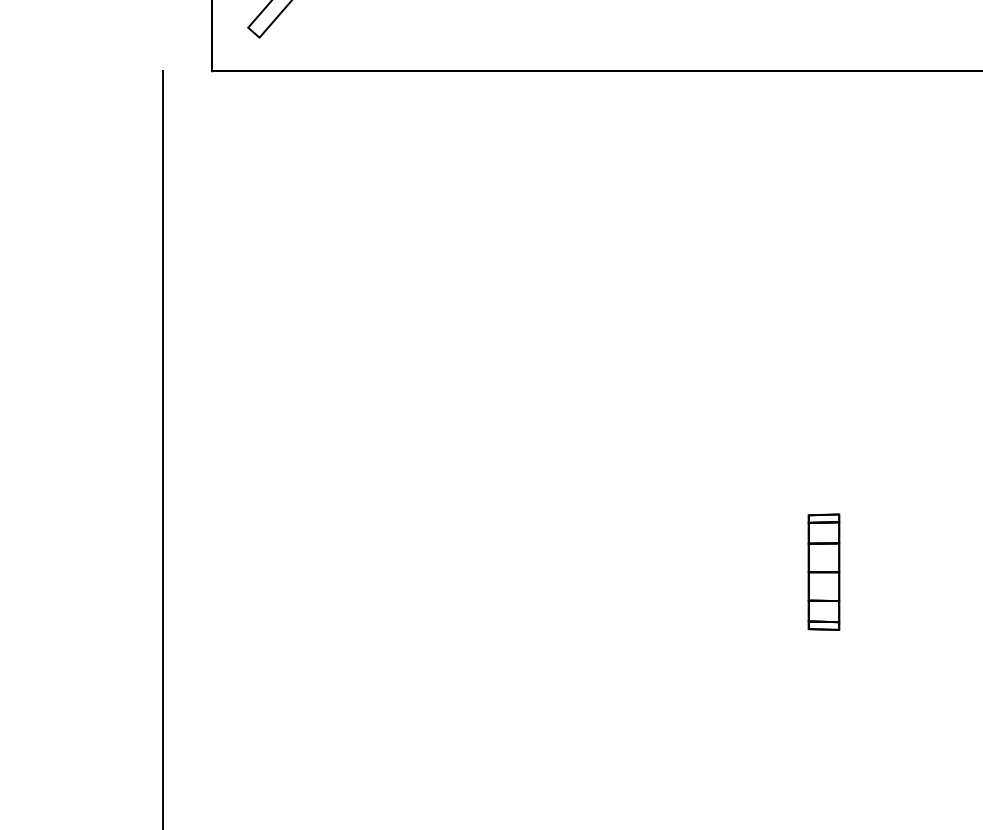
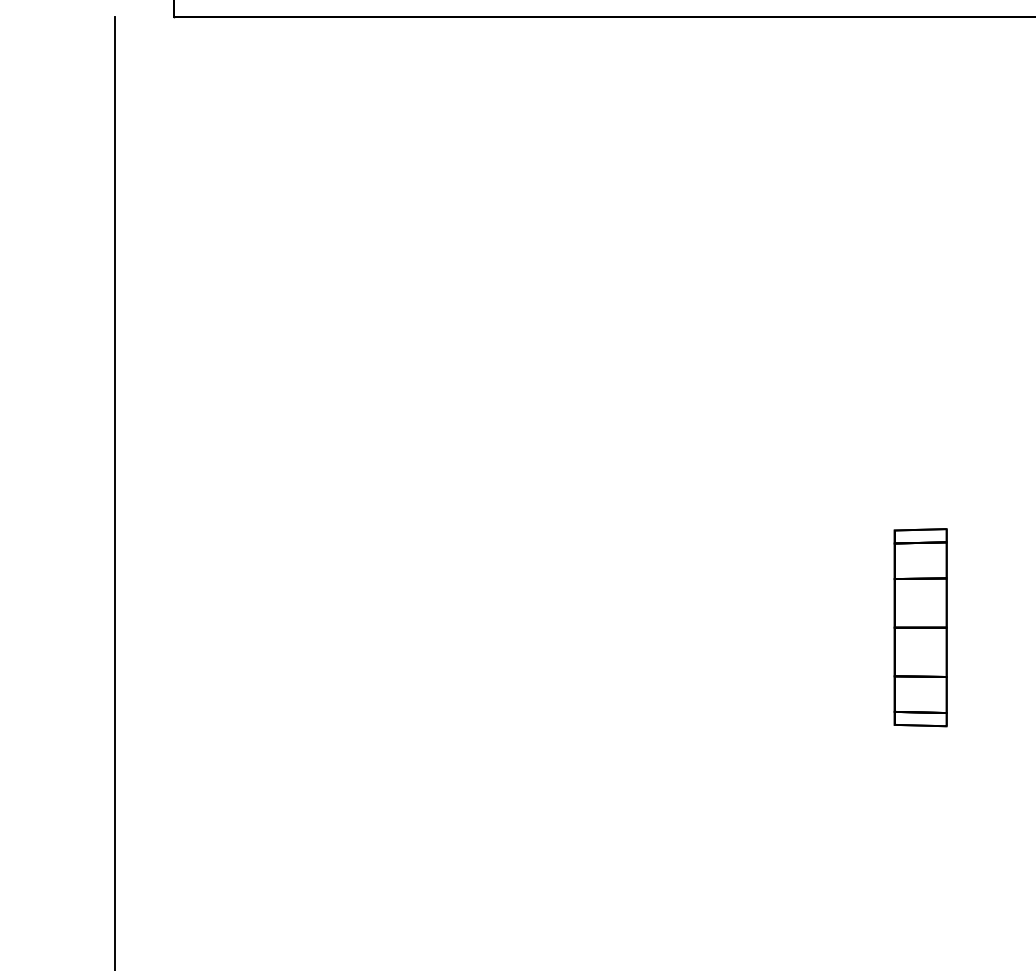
part: (823, 571) -> (920, 626), size x1.4

